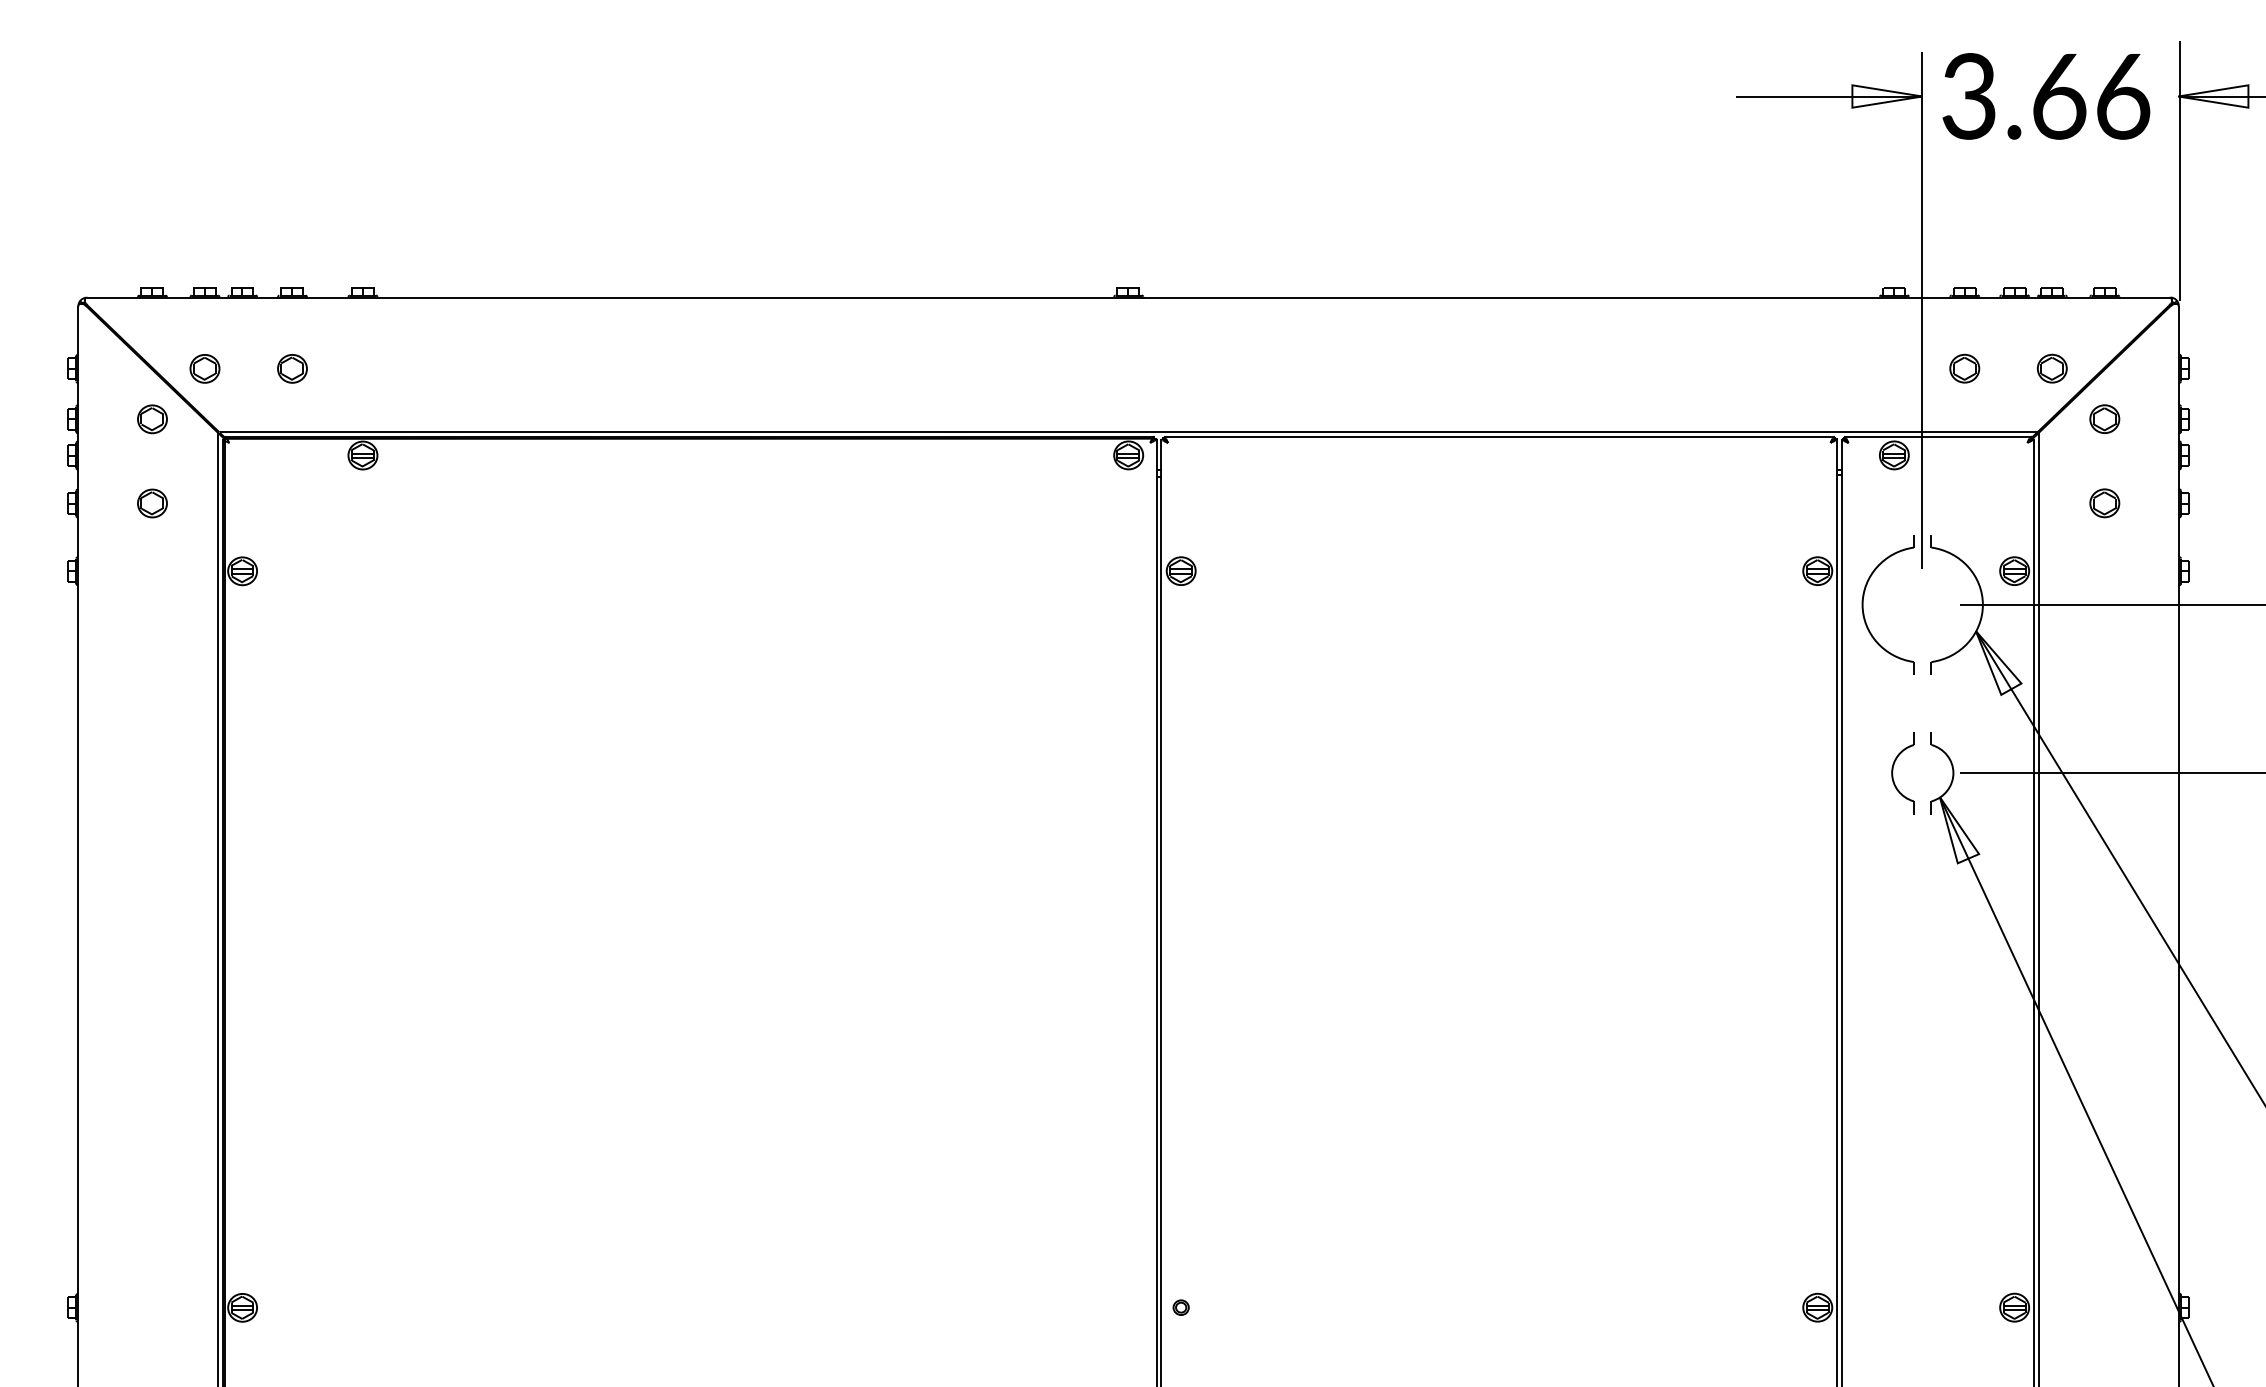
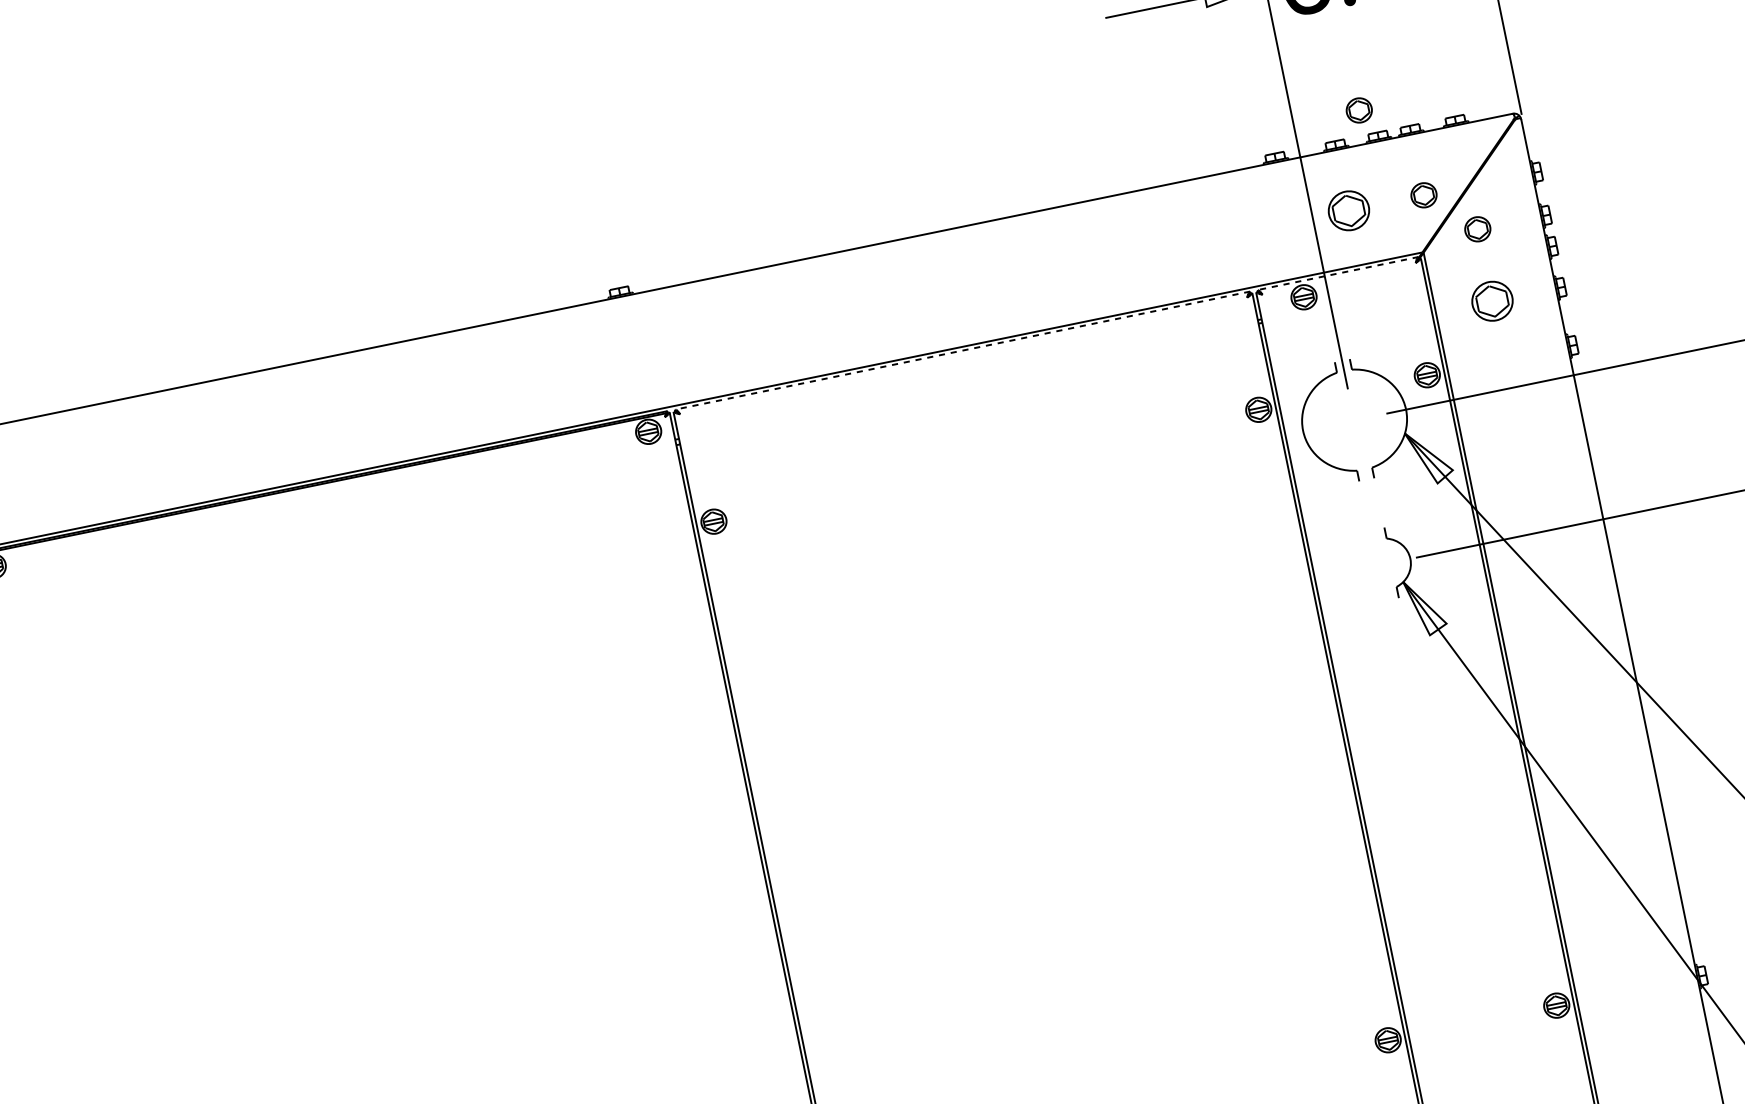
part: (1998, 258) -> (1358, 110), added
part: (1964, 368) -> (1348, 210), size x1.6
line: (1499, 436) -> (962, 350), solid -> dashed
line: (1938, 436) -> (1338, 273), solid -> dashed
part: (2104, 503) -> (1492, 301), size x1.6
part: (1893, 773) -> (1359, 569), removed

